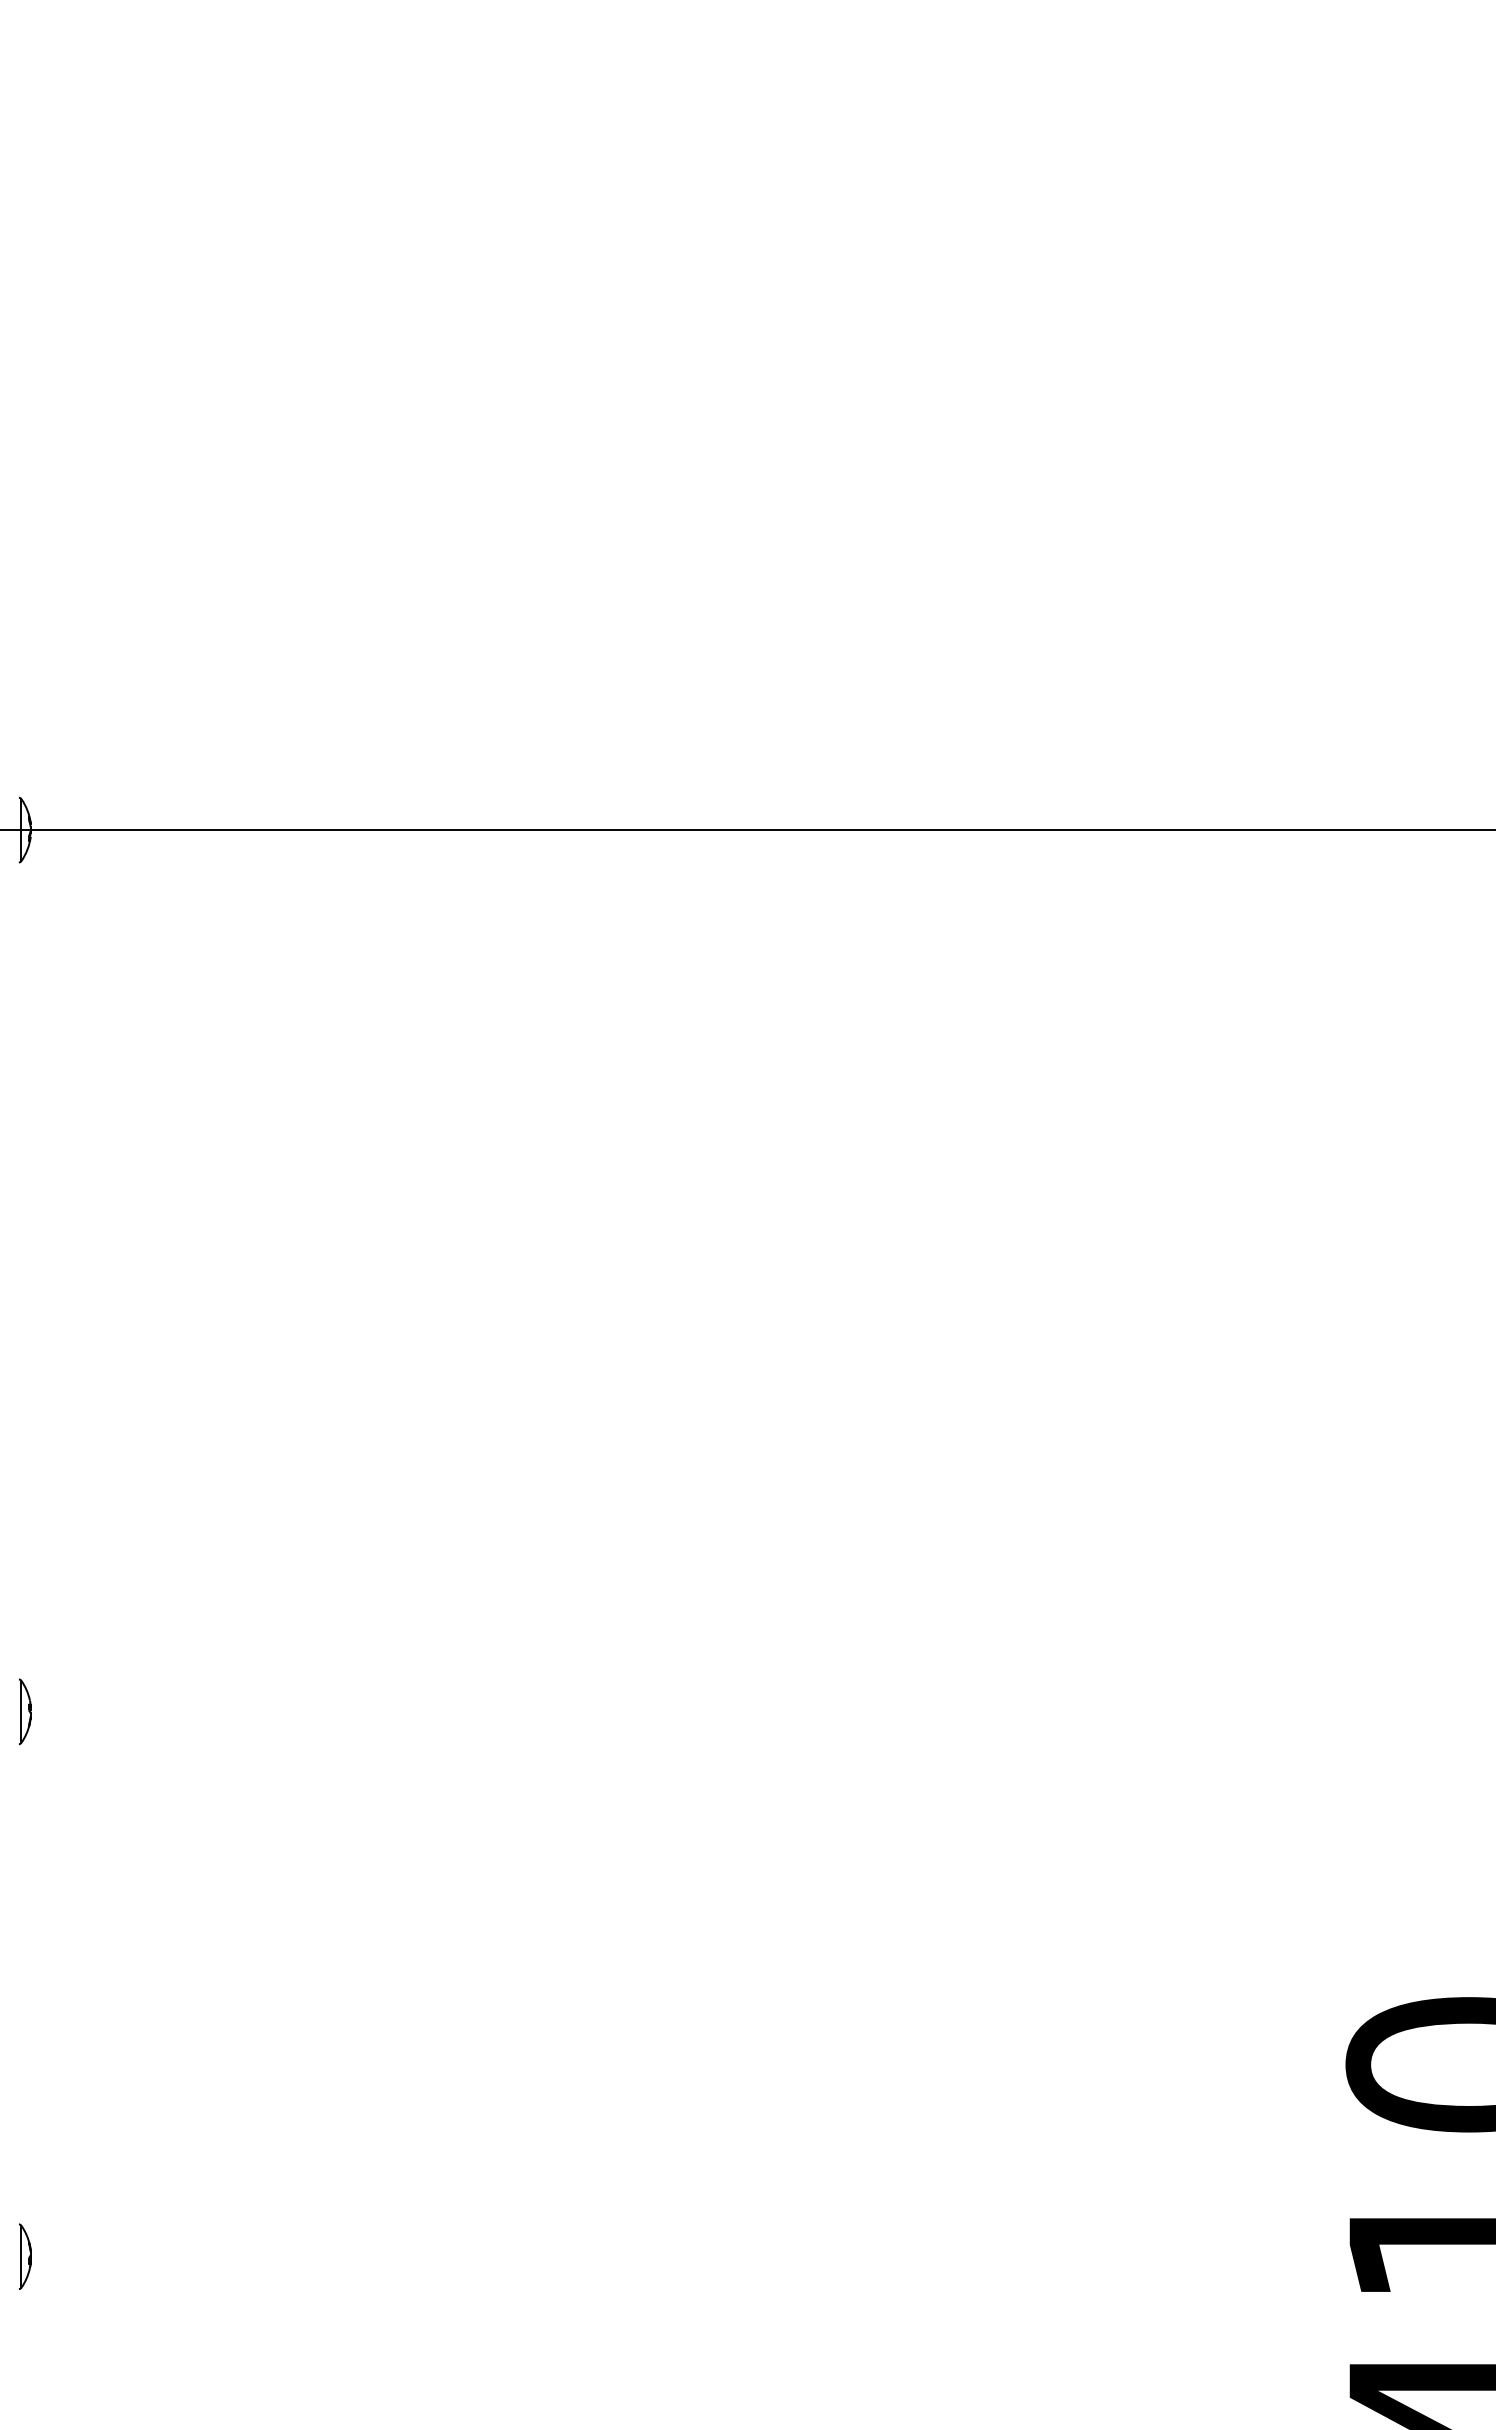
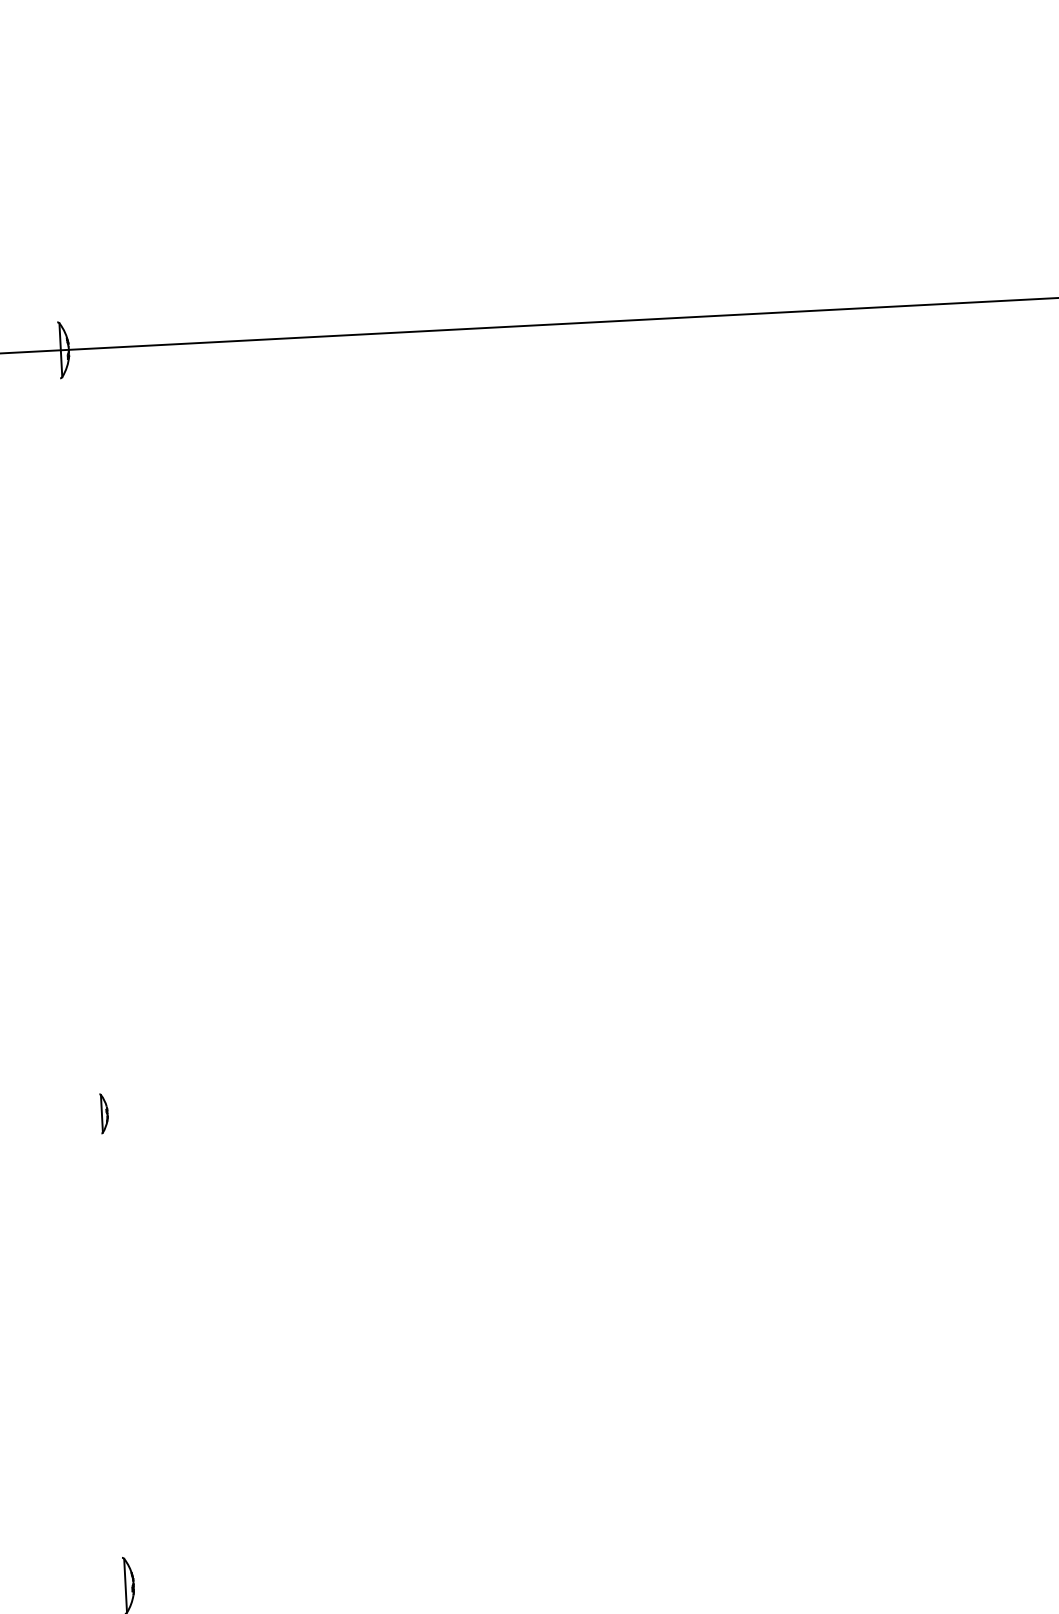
part: (25, 1711) -> (104, 1113), size x0.7

